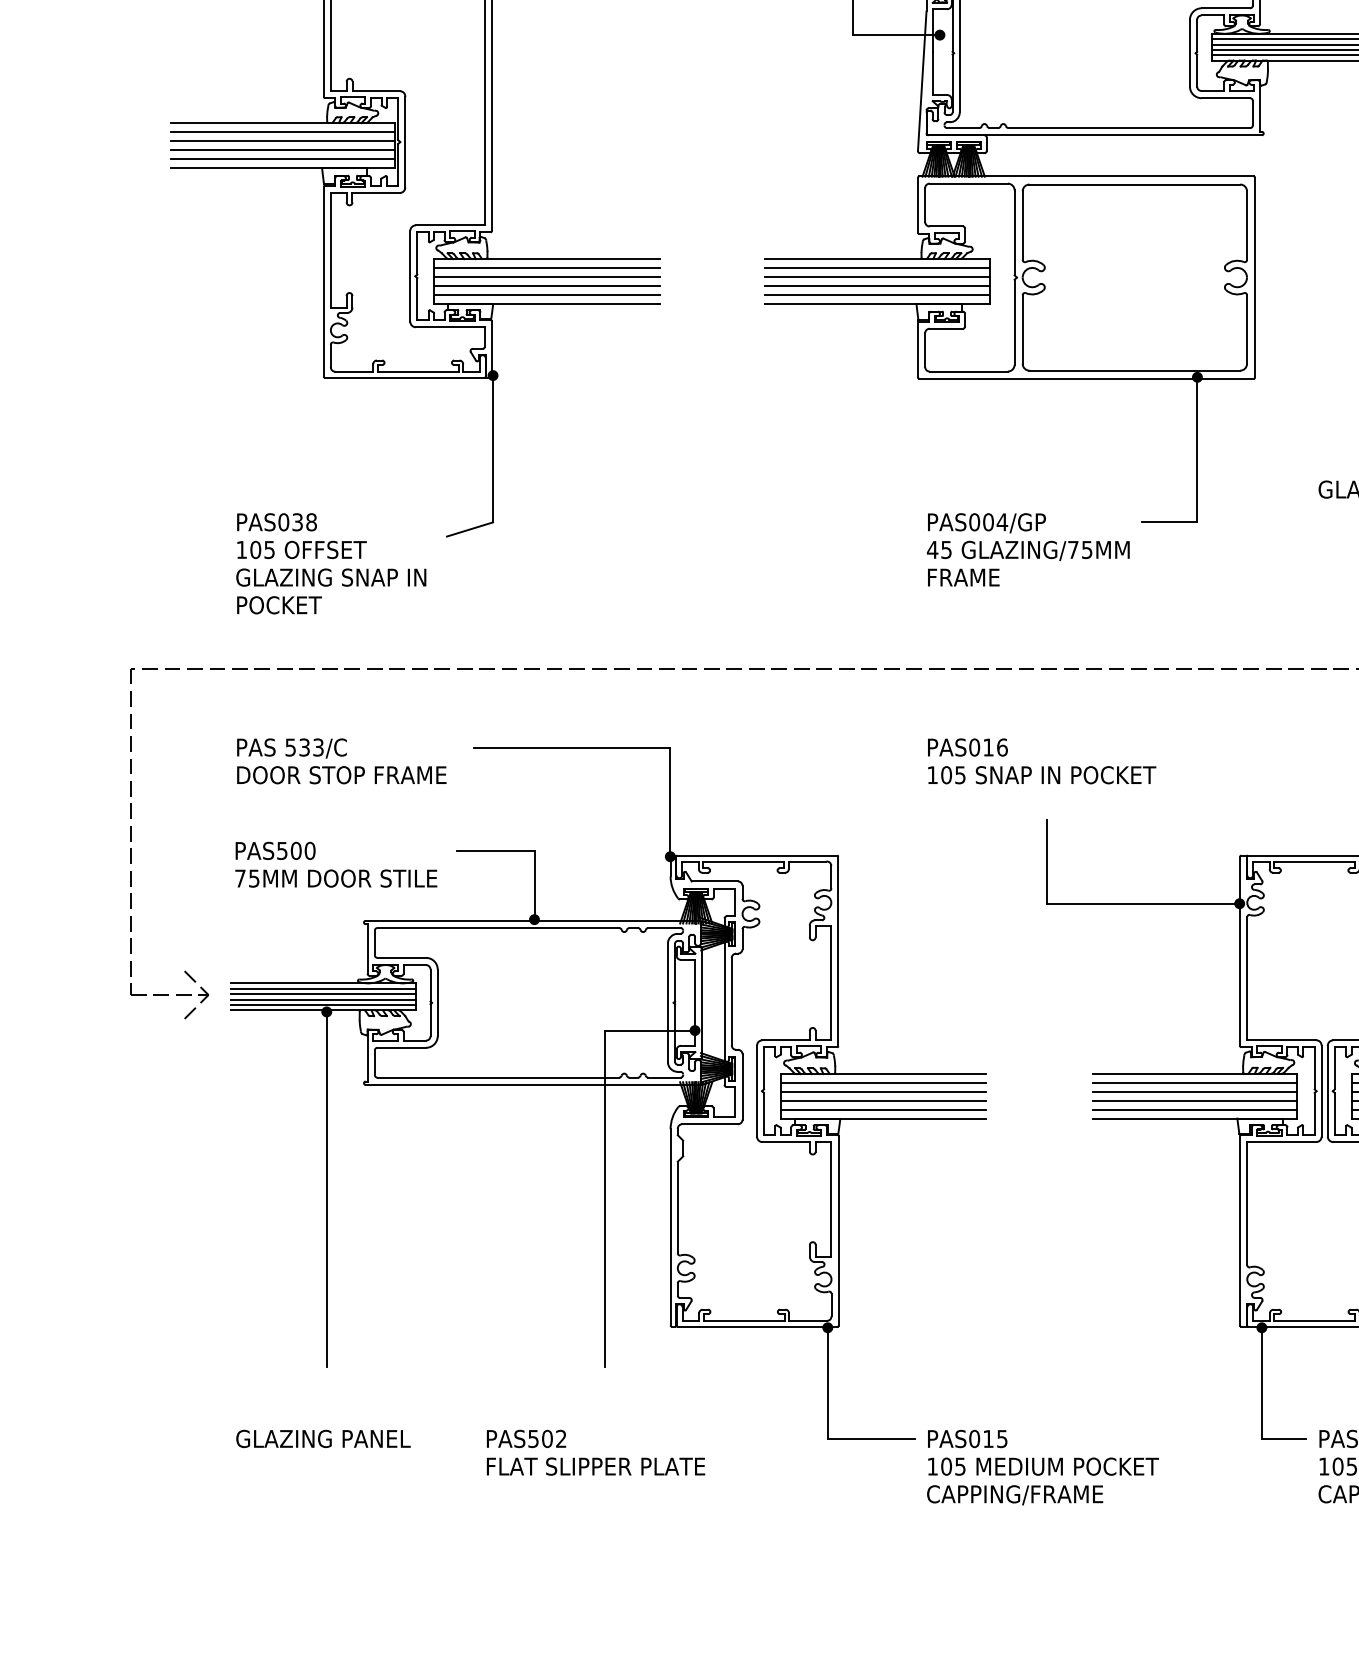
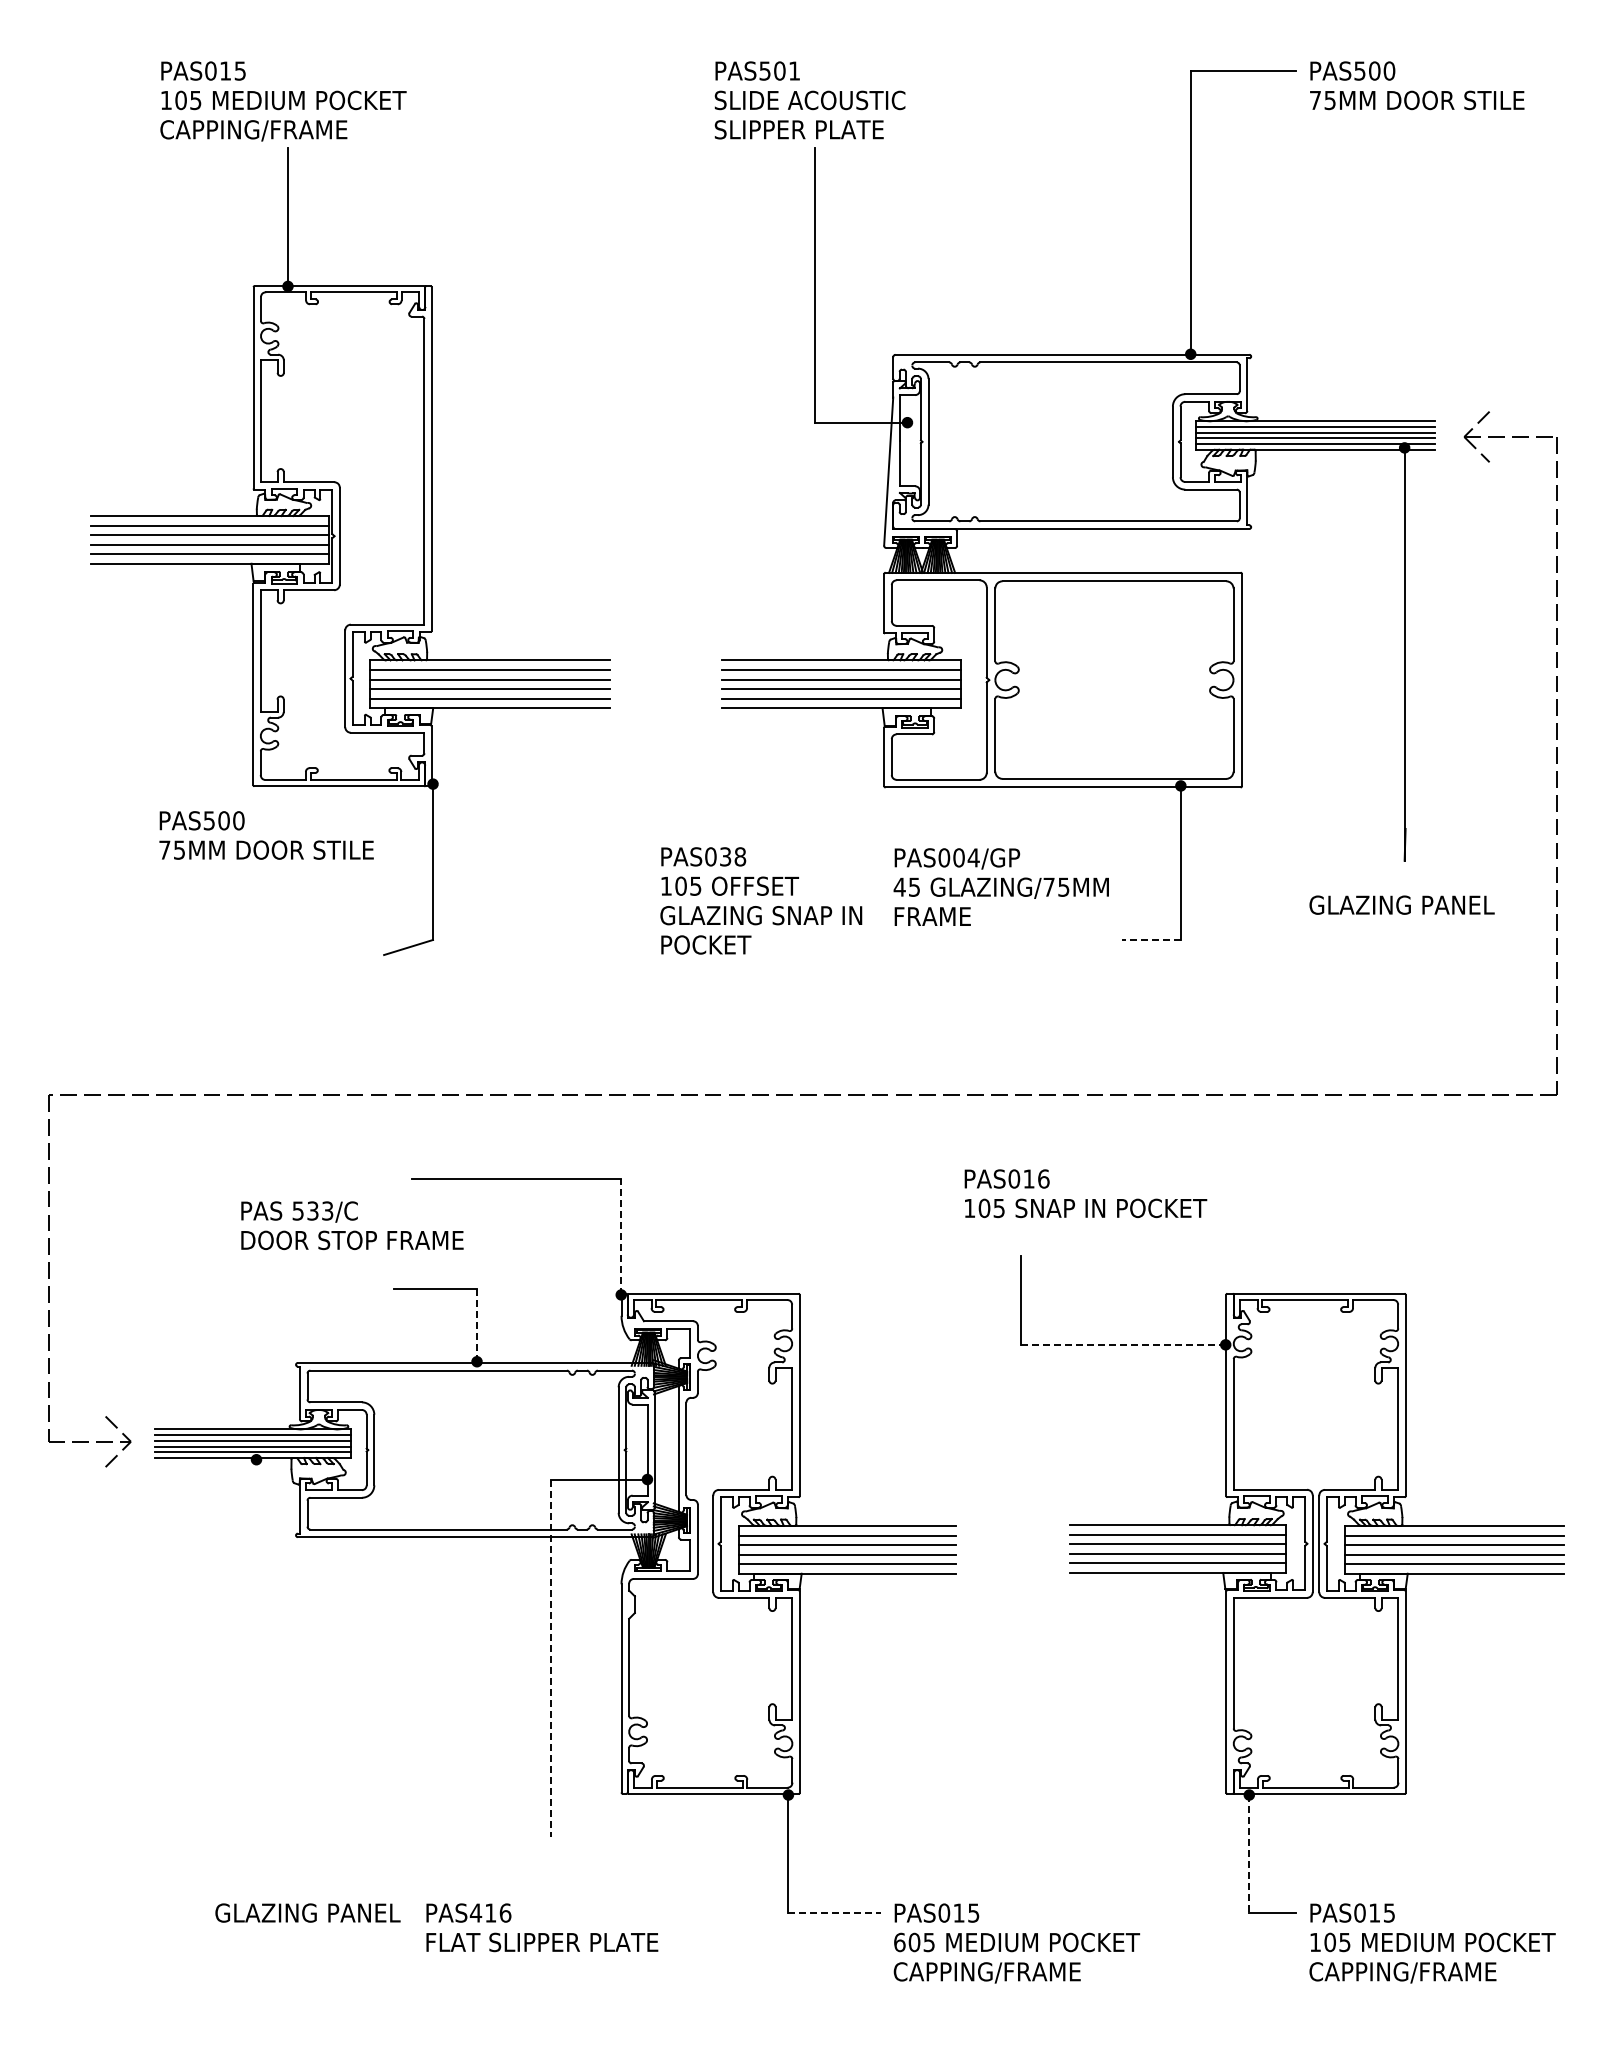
line: (1169, 522) -> (1151, 940), solid -> dashed
text: (1027, 549) -> (1000, 886), moved
text: (331, 563) -> (761, 900), moved
text: (341, 761) -> (352, 1225), moved
text: (1041, 761) -> (1085, 1193), moved
line: (670, 802) -> (621, 1237), solid -> dashed
text: (336, 864) -> (266, 835), moved
line: (534, 884) -> (477, 1324), solid -> dashed
line: (1142, 903) -> (1122, 1344), solid -> dashed
line: (326, 1188) -> (256, 1647), removed
line: (604, 1199) -> (551, 1658), solid -> dashed
line: (1262, 1383) -> (1249, 1854), solid -> dashed
text: (323, 1438) -> (307, 1912), moved
text: (547, 1438) -> (490, 1912), PAS502 -> PAS416
line: (872, 1439) -> (835, 1913), solid -> dashed
text: (932, 1466) -> (899, 1942), 105 -> 605

